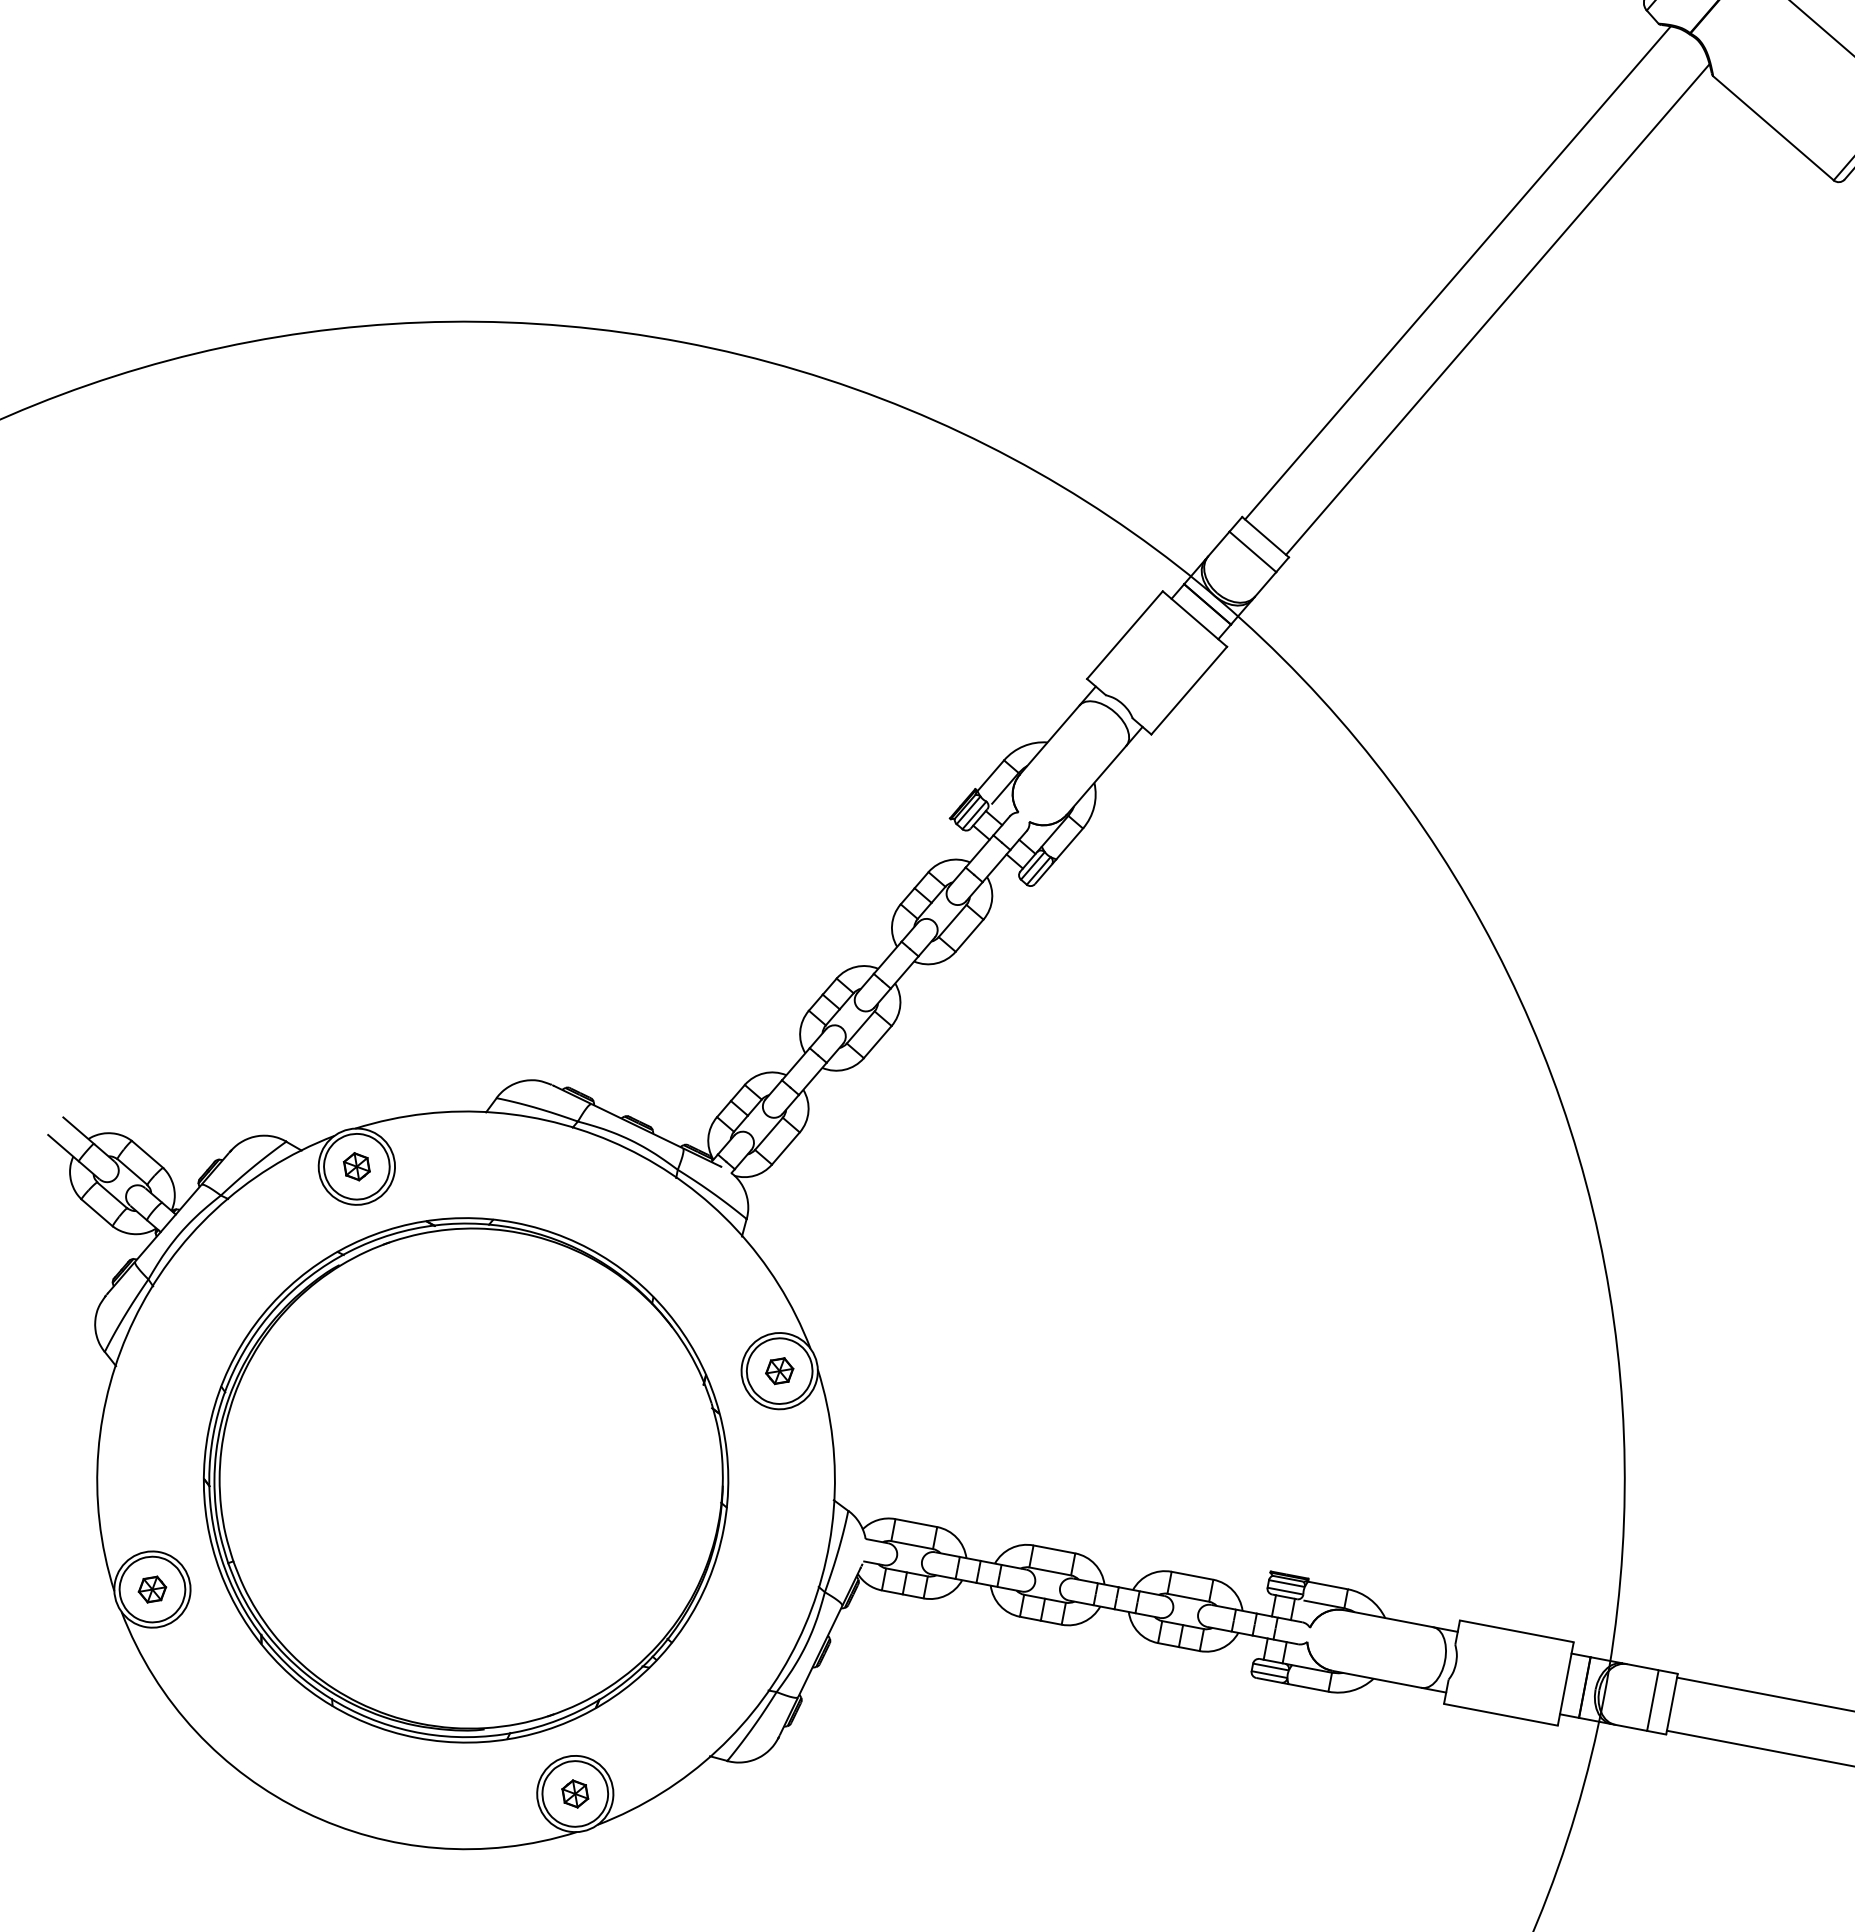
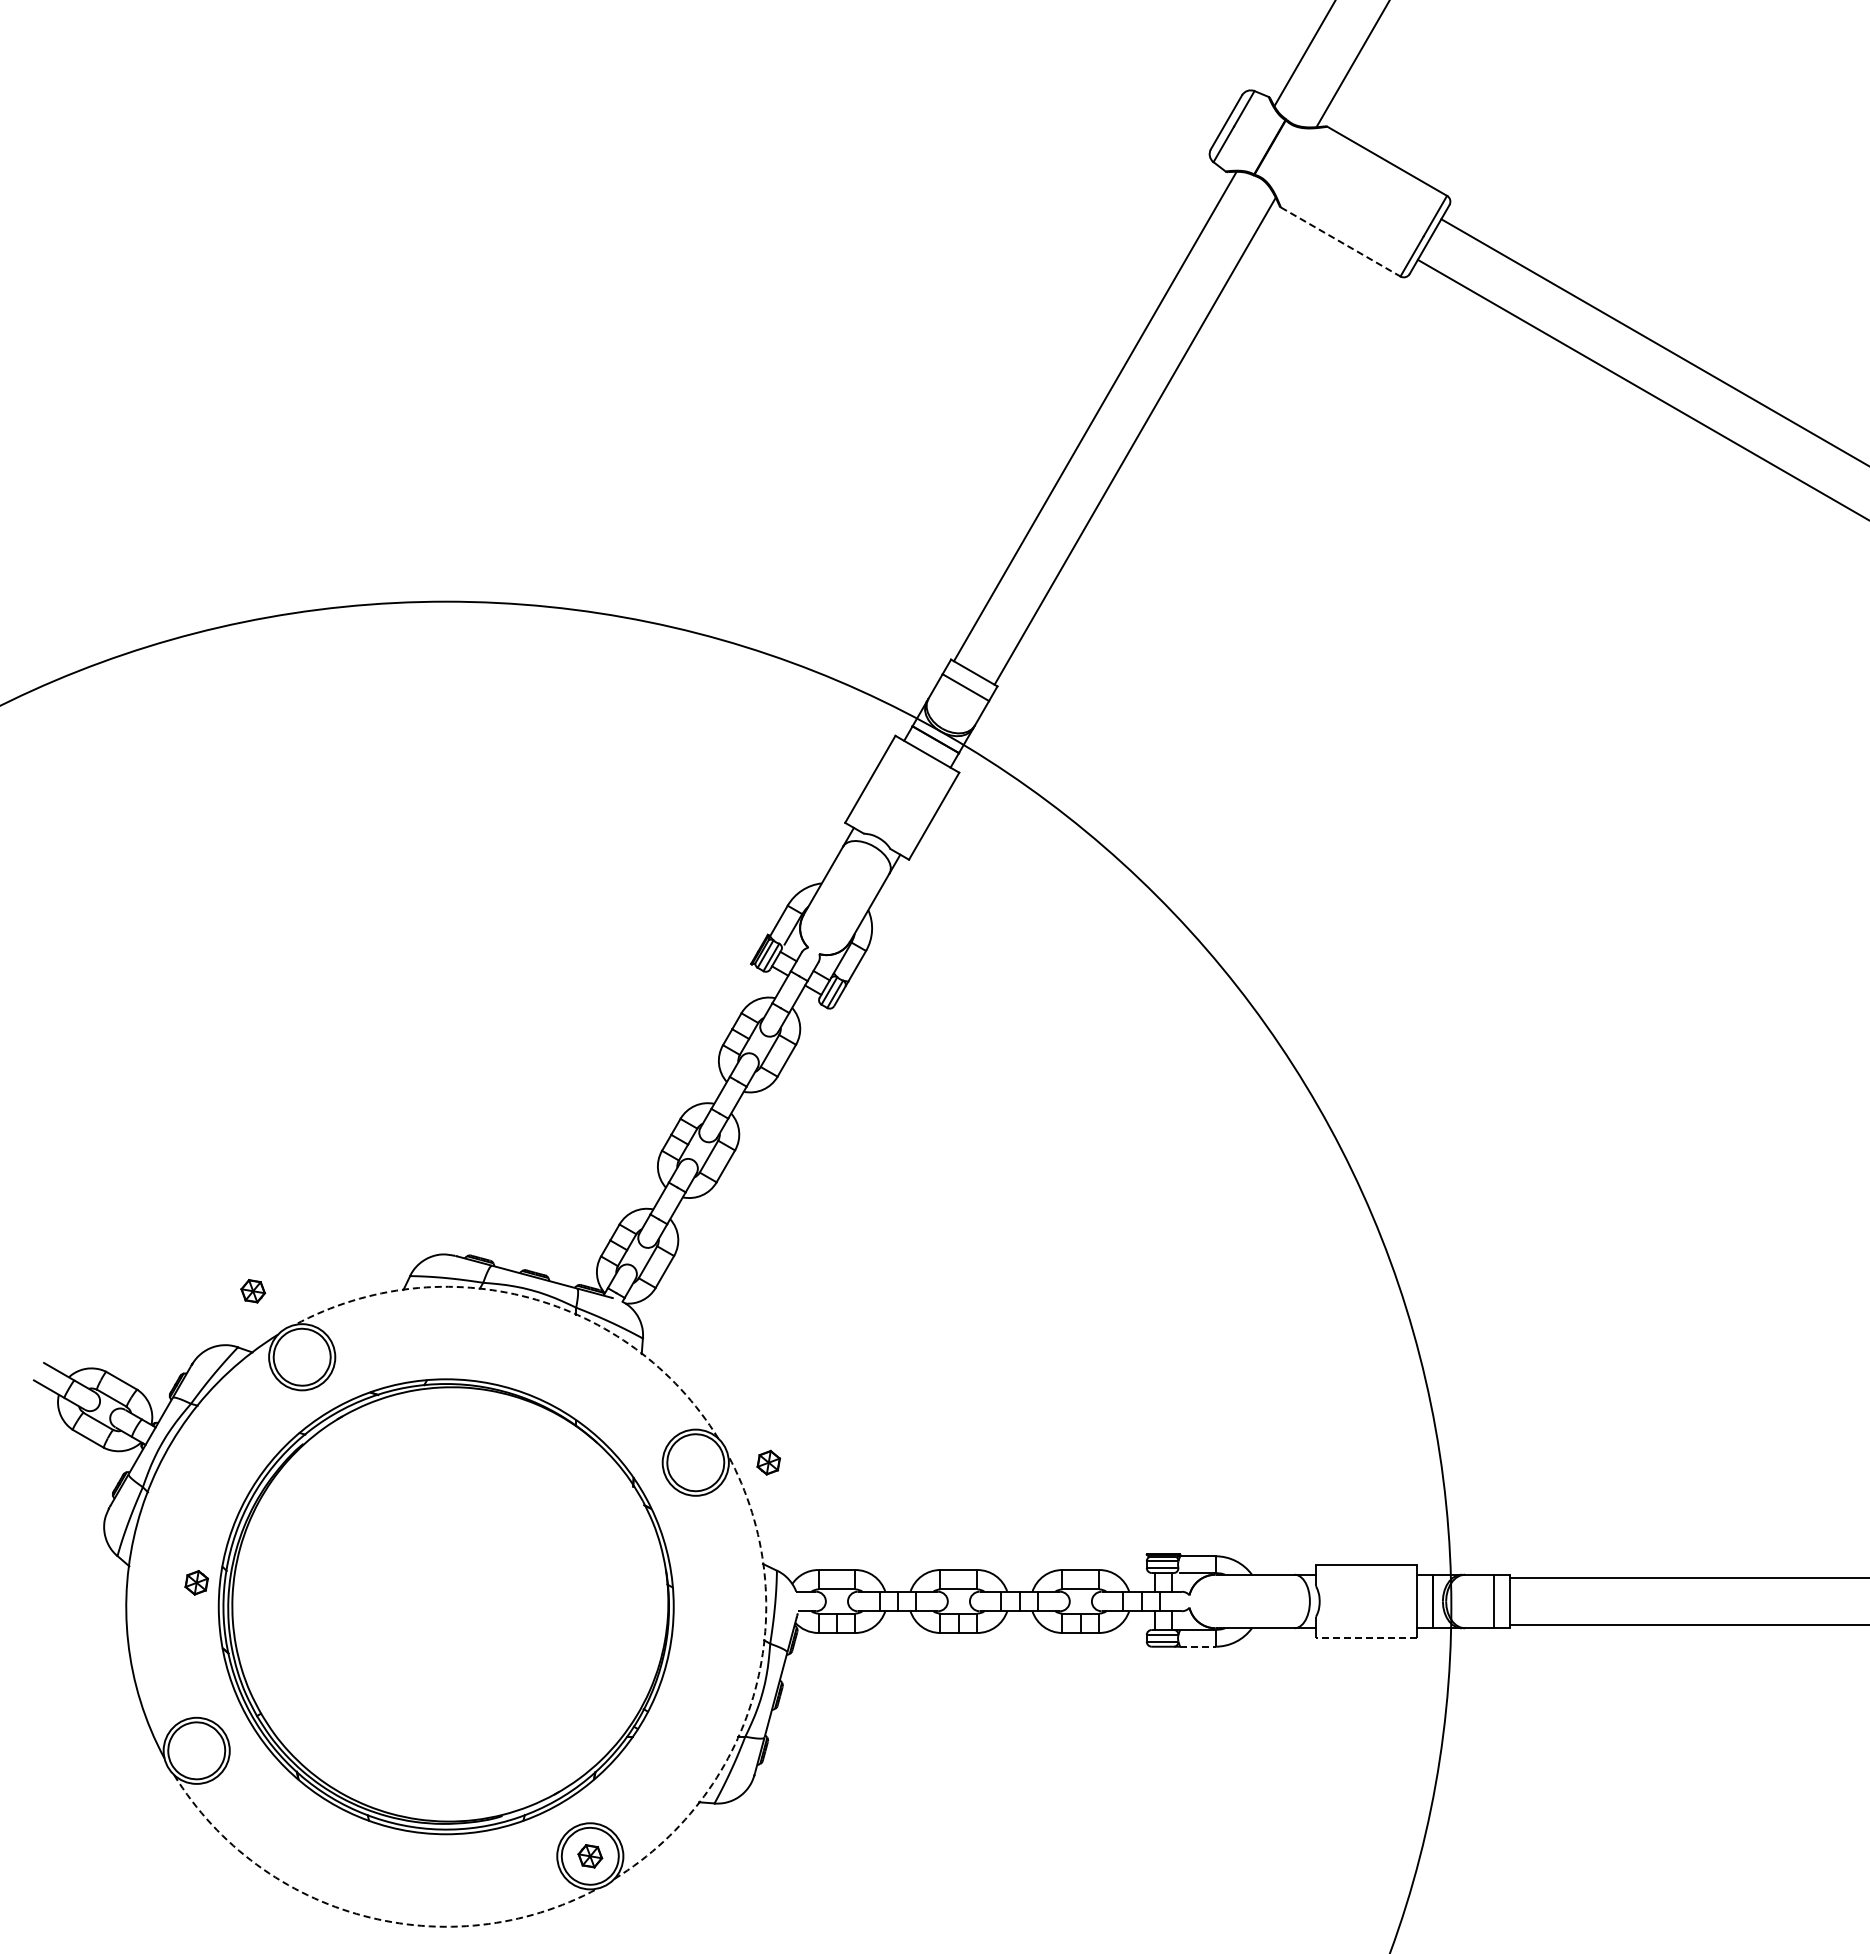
line: (1774, 129) -> (1341, 242), solid -> dashed
arc: (627, 1148) -> (529, 1297), solid -> dashed
part: (357, 1167) -> (253, 1291), moved
part: (779, 1370) -> (768, 1462), moved
part: (152, 1589) -> (196, 1582), moved
arc: (798, 1640) -> (755, 1689), solid -> dashed
line: (1309, 1687) -> (1198, 1646), solid -> dashed
line: (1499, 1714) -> (1365, 1638), solid -> dashed
arc: (305, 1812) -> (363, 1915), solid -> dashed

